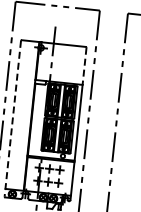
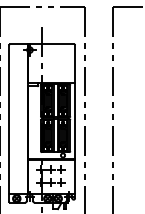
line: (84, 65) -> (75, 63), dashed -> solid
line: (13, 118) -> (9, 123), dashed -> solid

